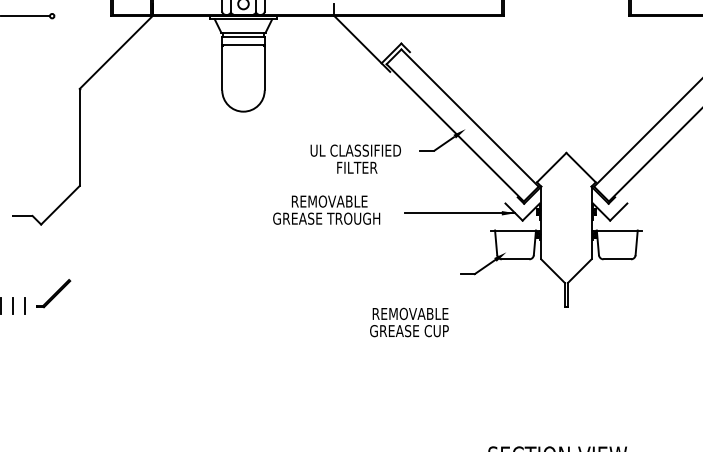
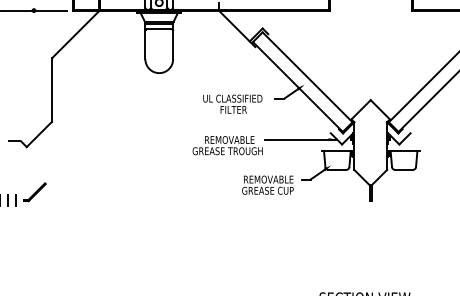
line: (78, 16) -> (51, 10), added
text: (326, 209) -> (227, 145), moved
text: (408, 321) -> (267, 184), moved

